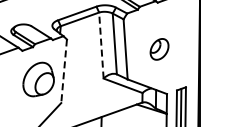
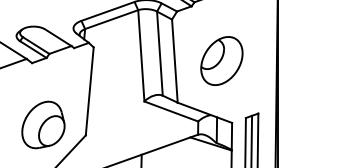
line: (101, 45) -> (141, 55), dashed -> solid
part: (159, 49) -> (221, 61), size x1.67
line: (64, 71) -> (90, 91), dashed -> solid
part: (38, 79) -> (43, 124), moved

